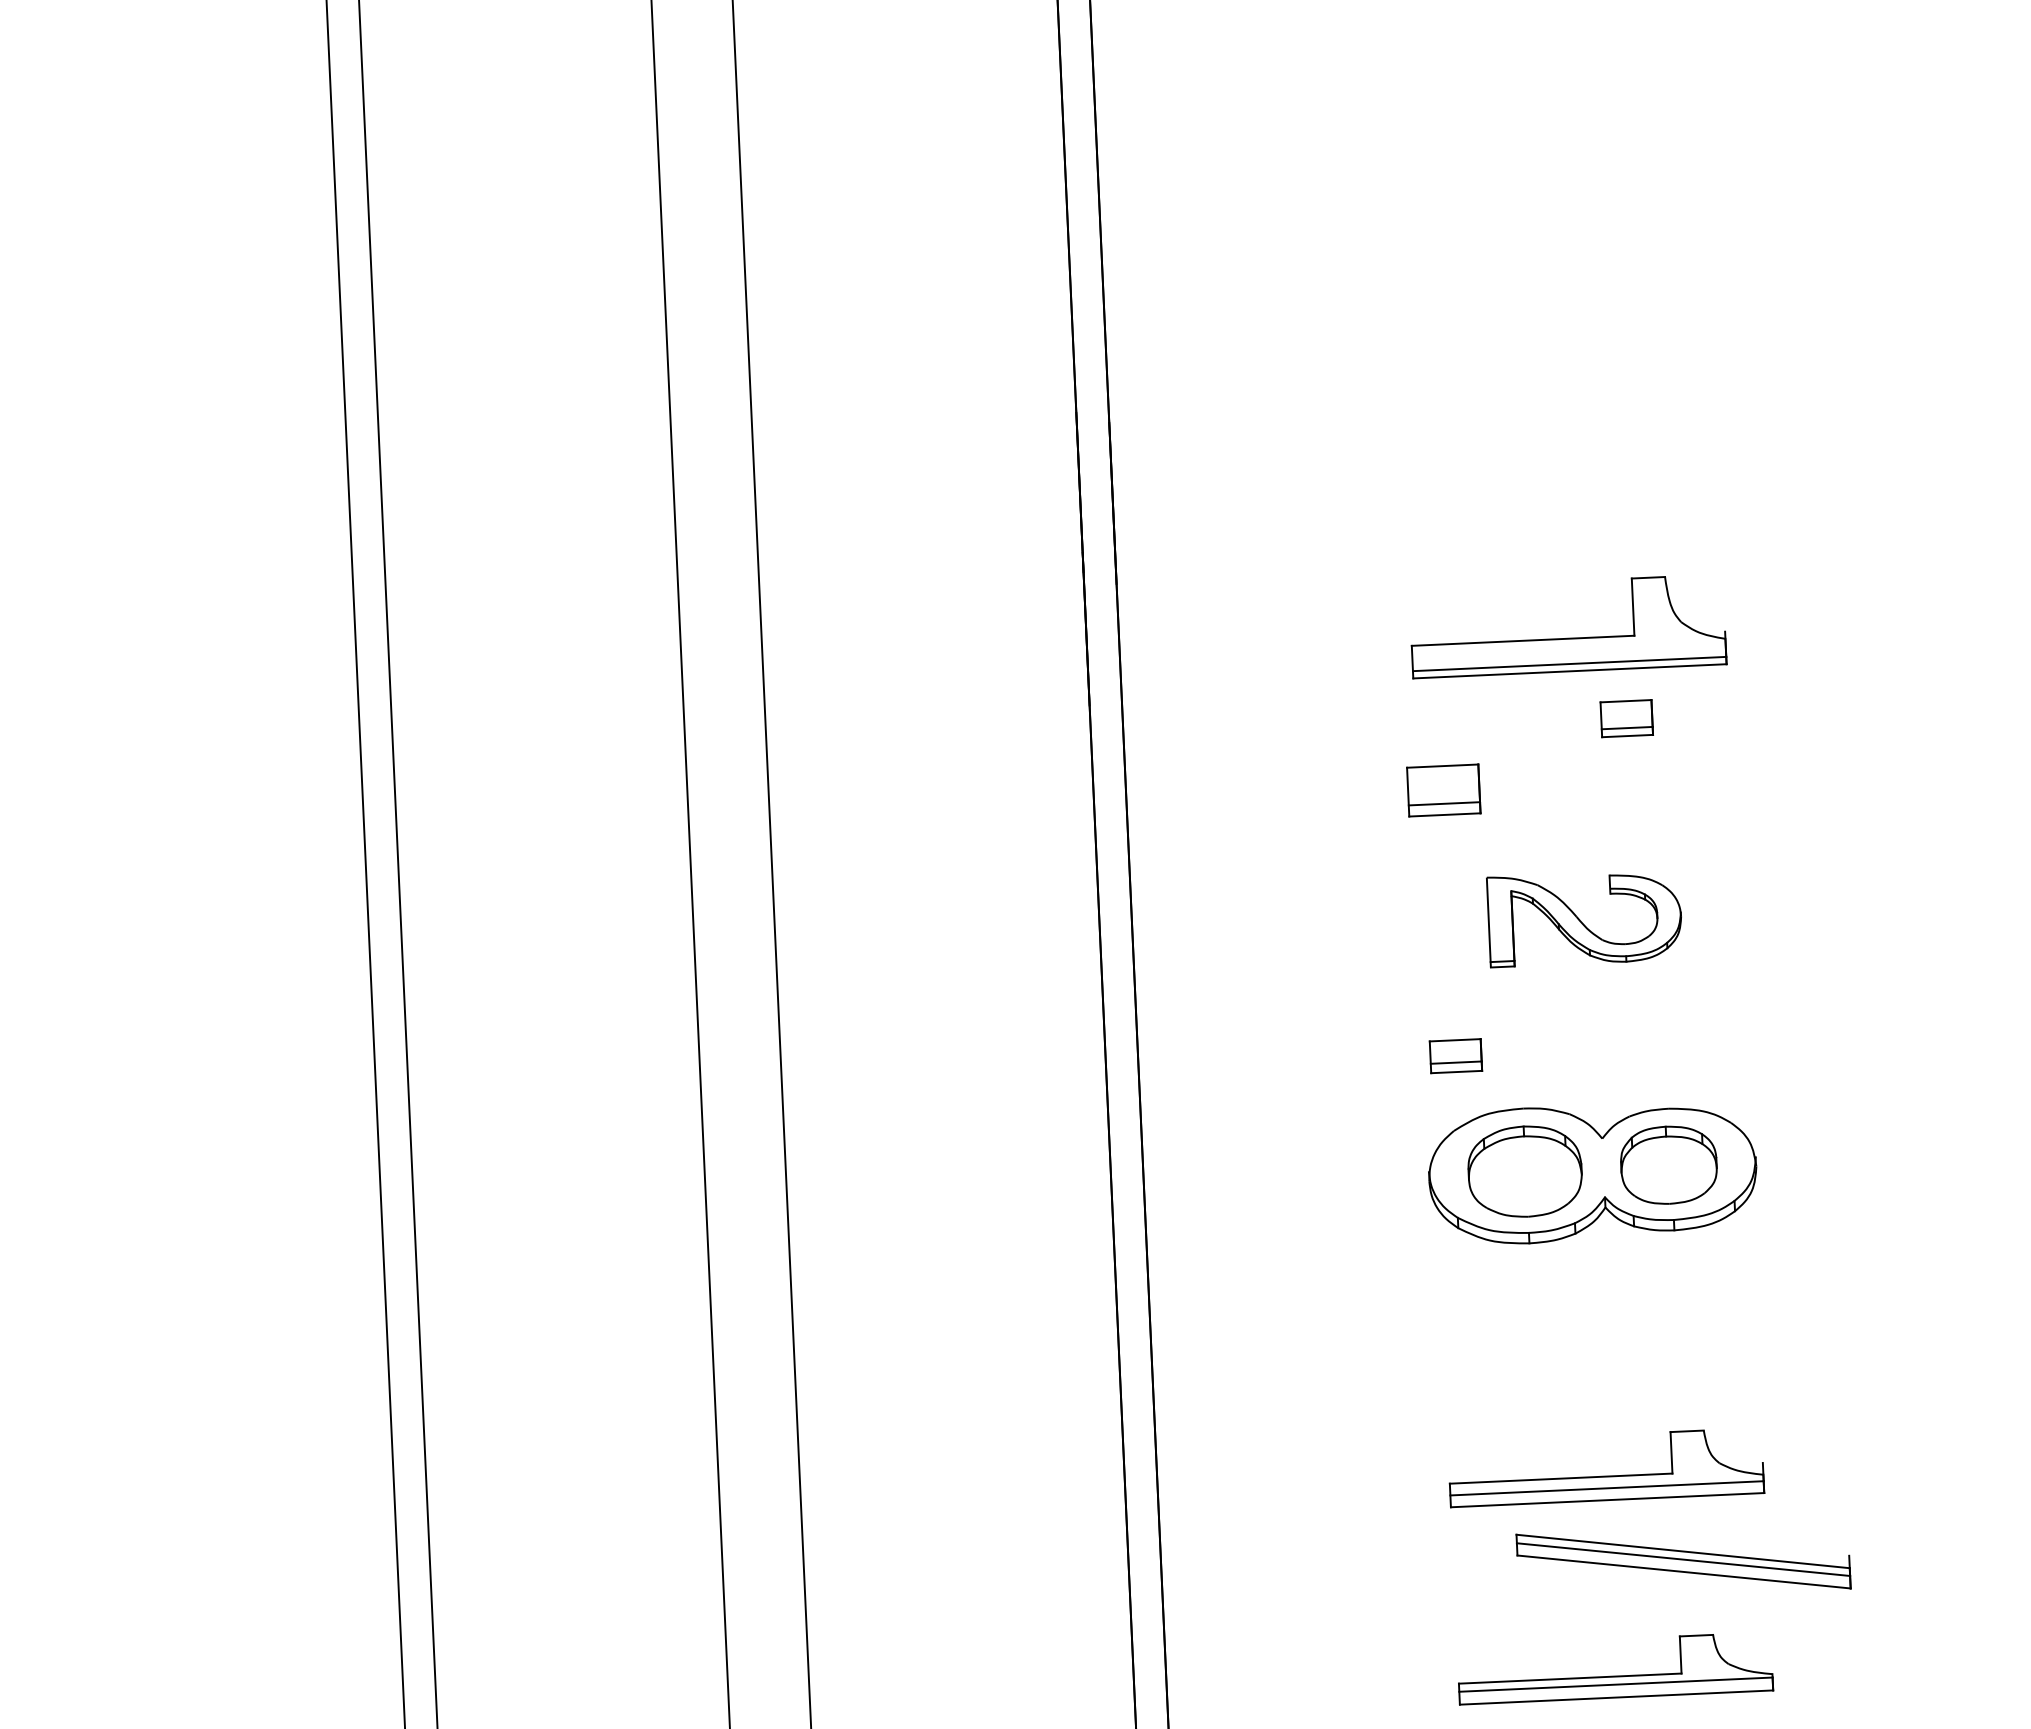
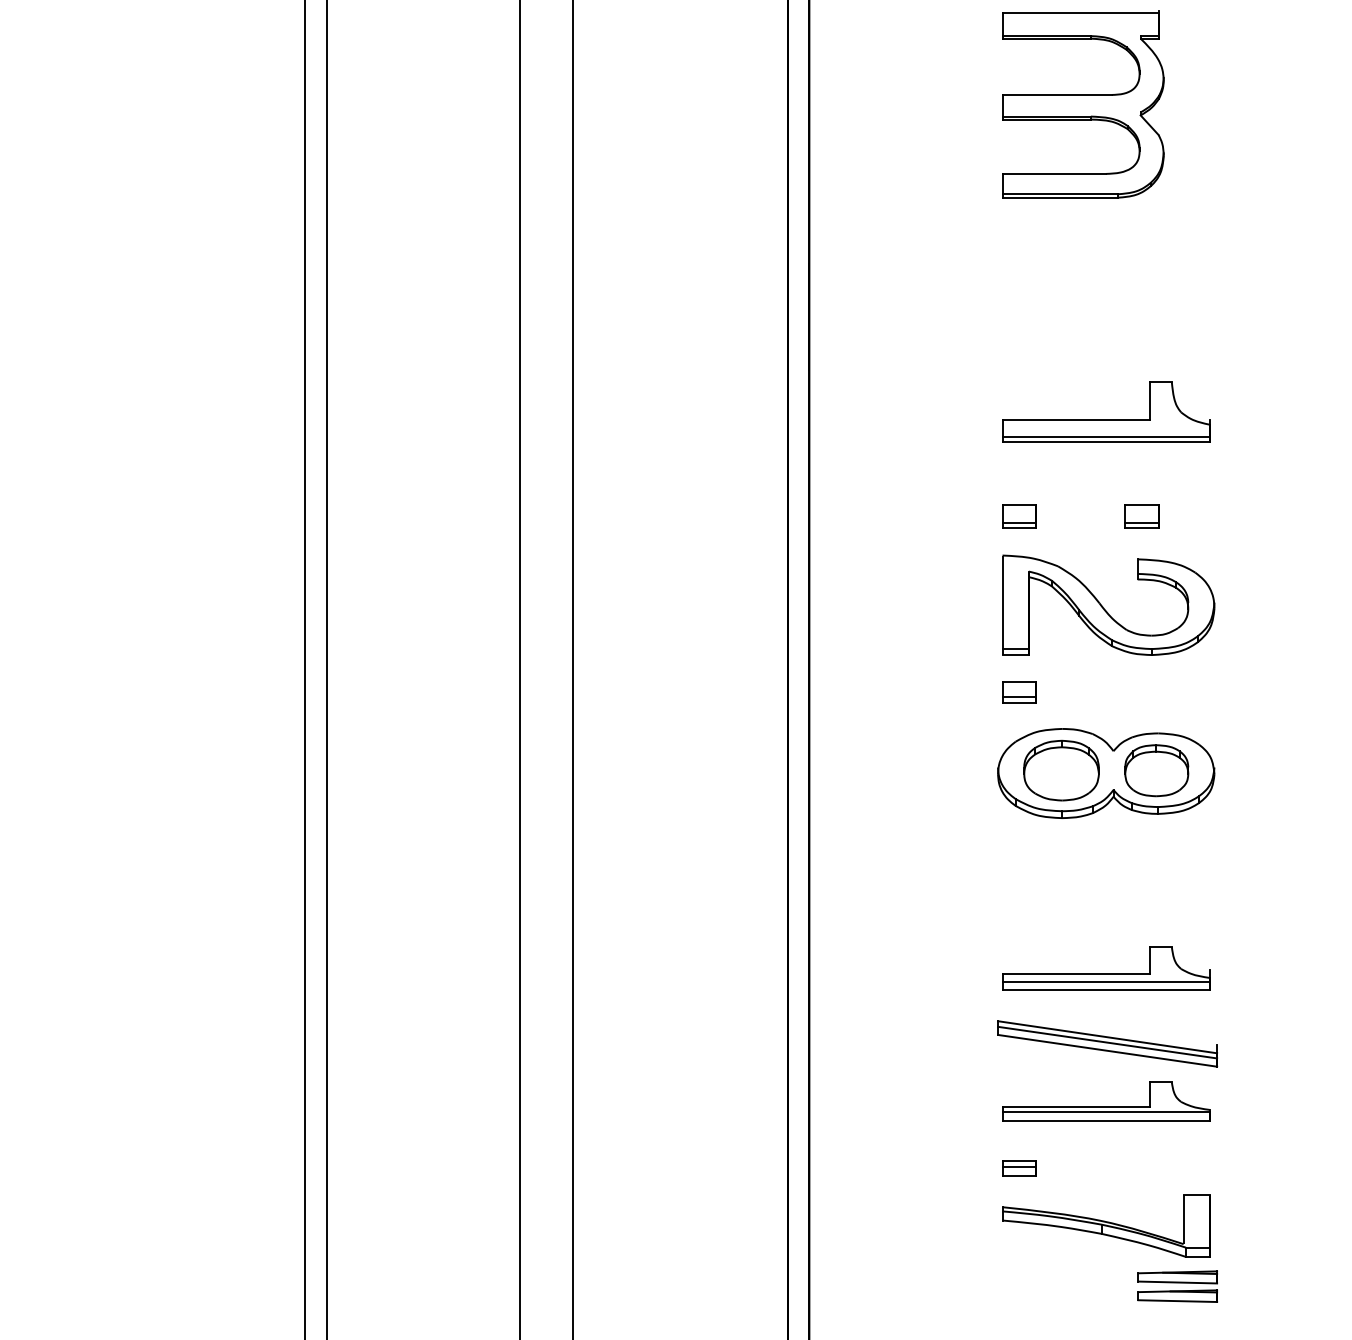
part: (1512, 163) -> (1083, 104), added
part: (1625, 718) -> (1141, 516), moved
part: (1444, 790) -> (1019, 516), size x0.71
part: (1584, 917) -> (1108, 604), size x1.67
part: (1683, 1560) -> (1107, 1043), moved

